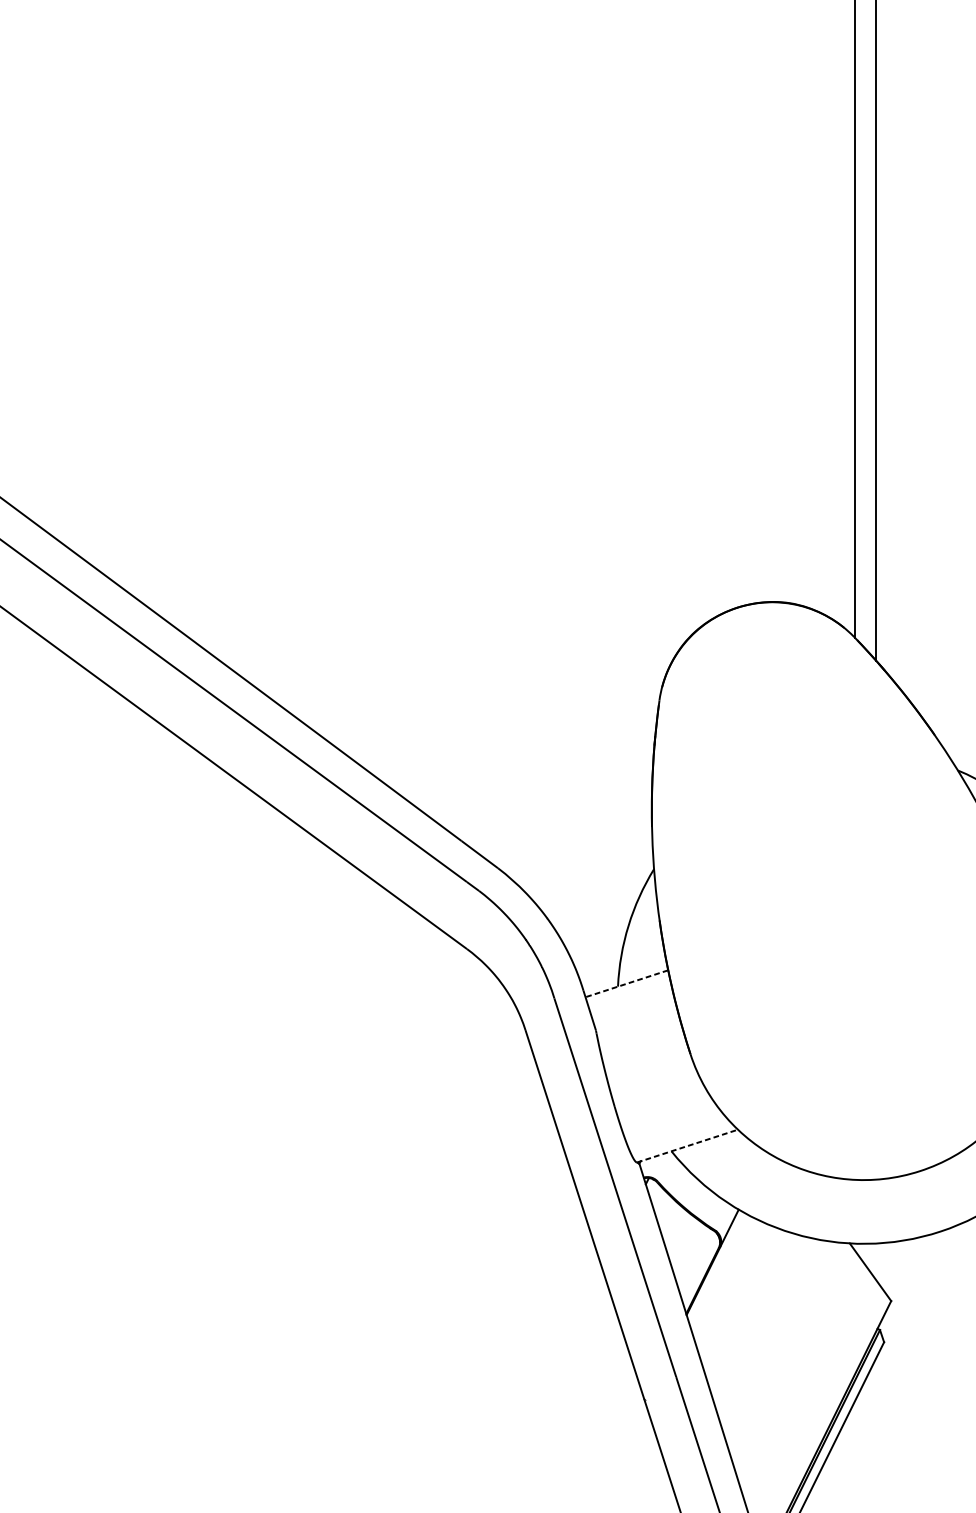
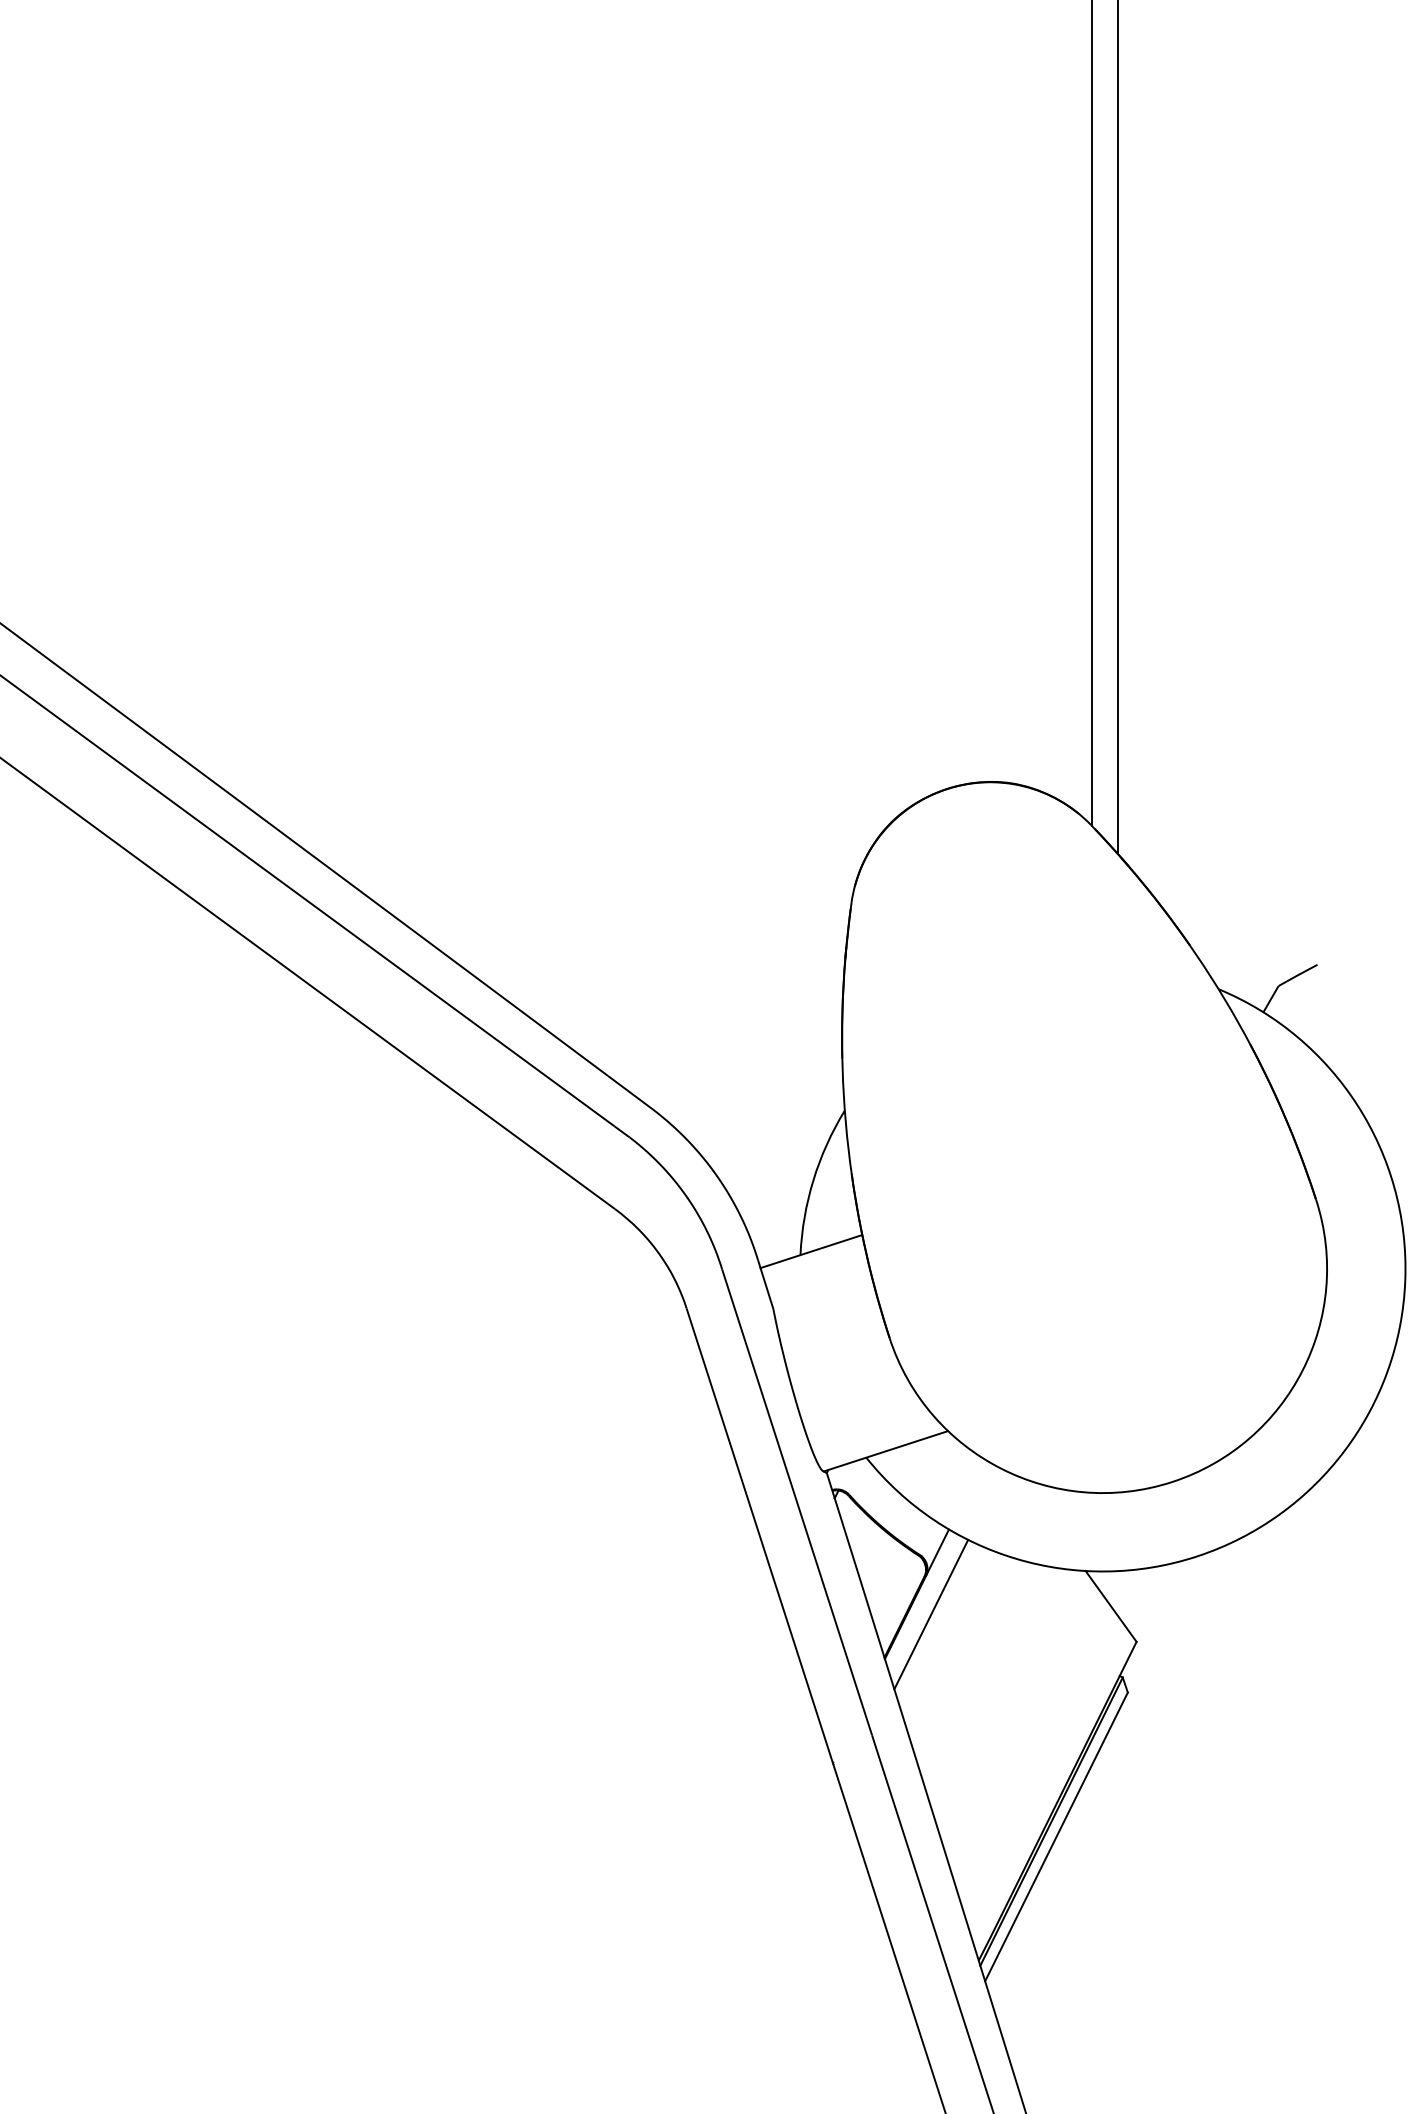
line: (626, 983) -> (810, 1251), dashed -> solid
line: (687, 1146) -> (886, 1451), dashed -> solid
line: (724, 1278) -> (931, 1614), added

